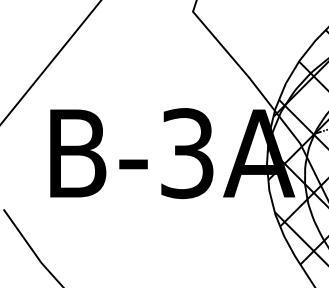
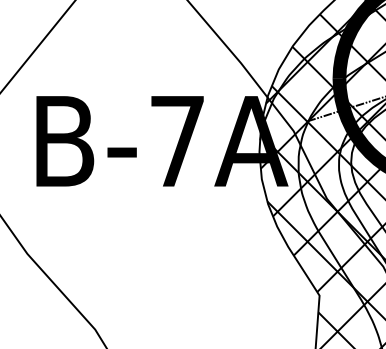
text: (187, 153) -> (177, 141), B-3A -> B-7A

